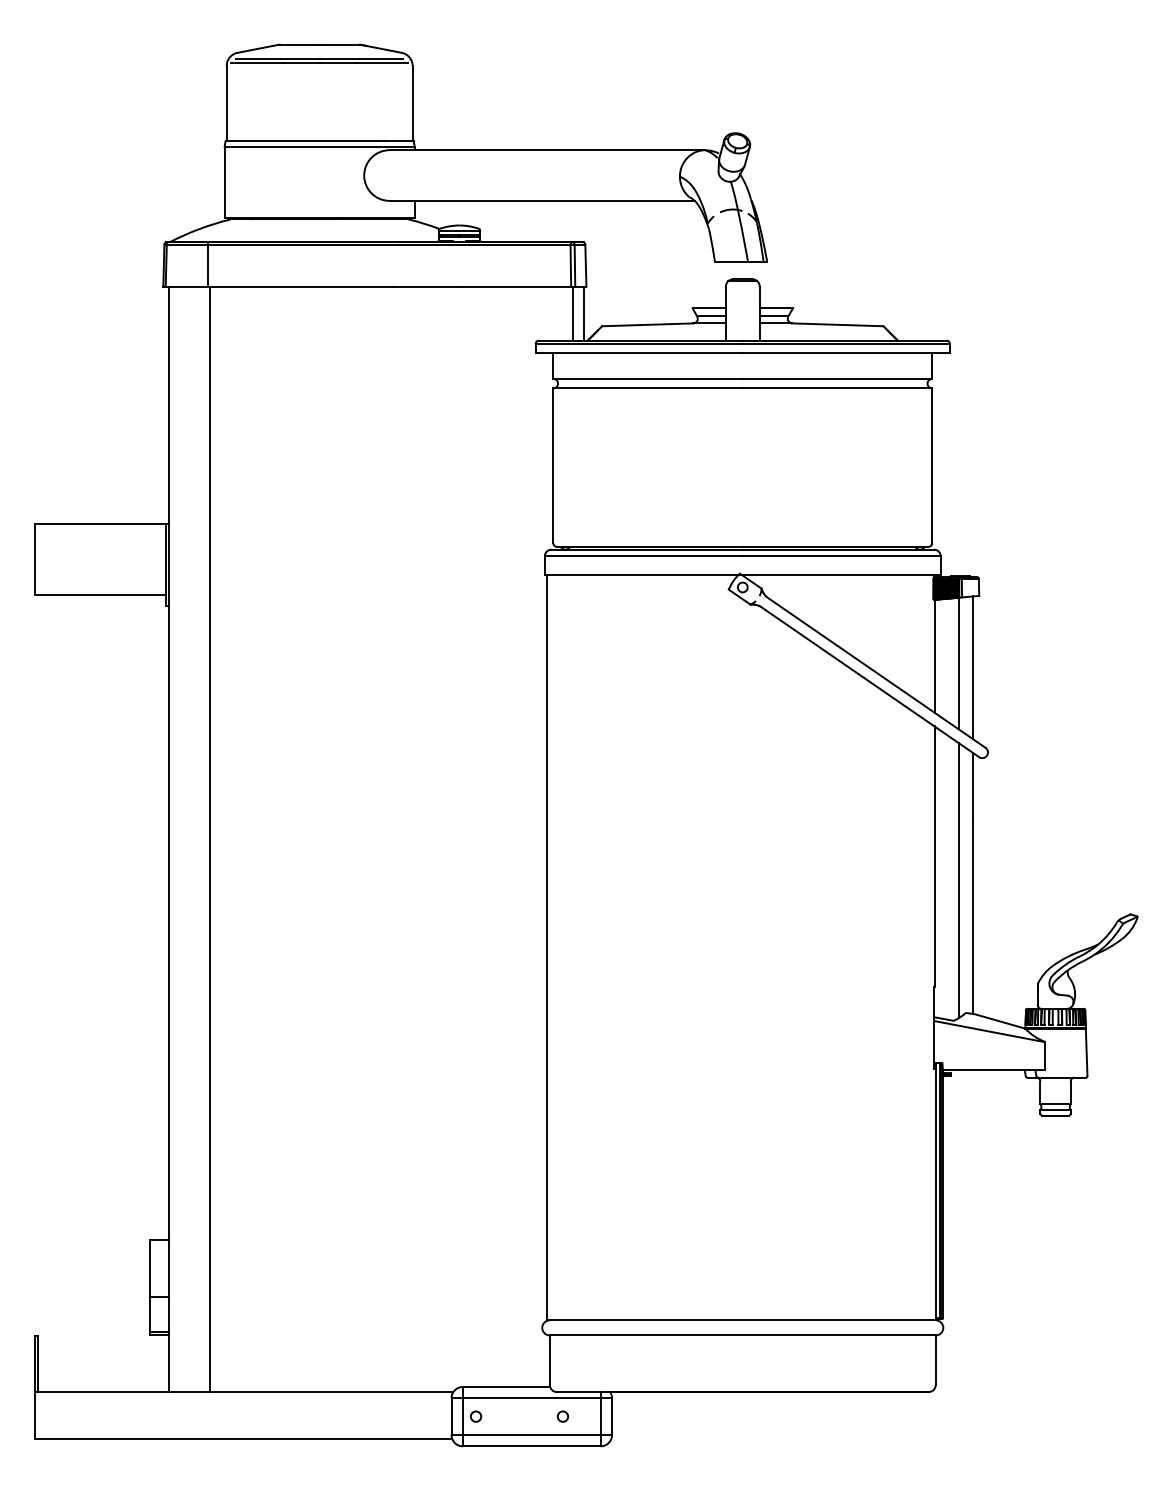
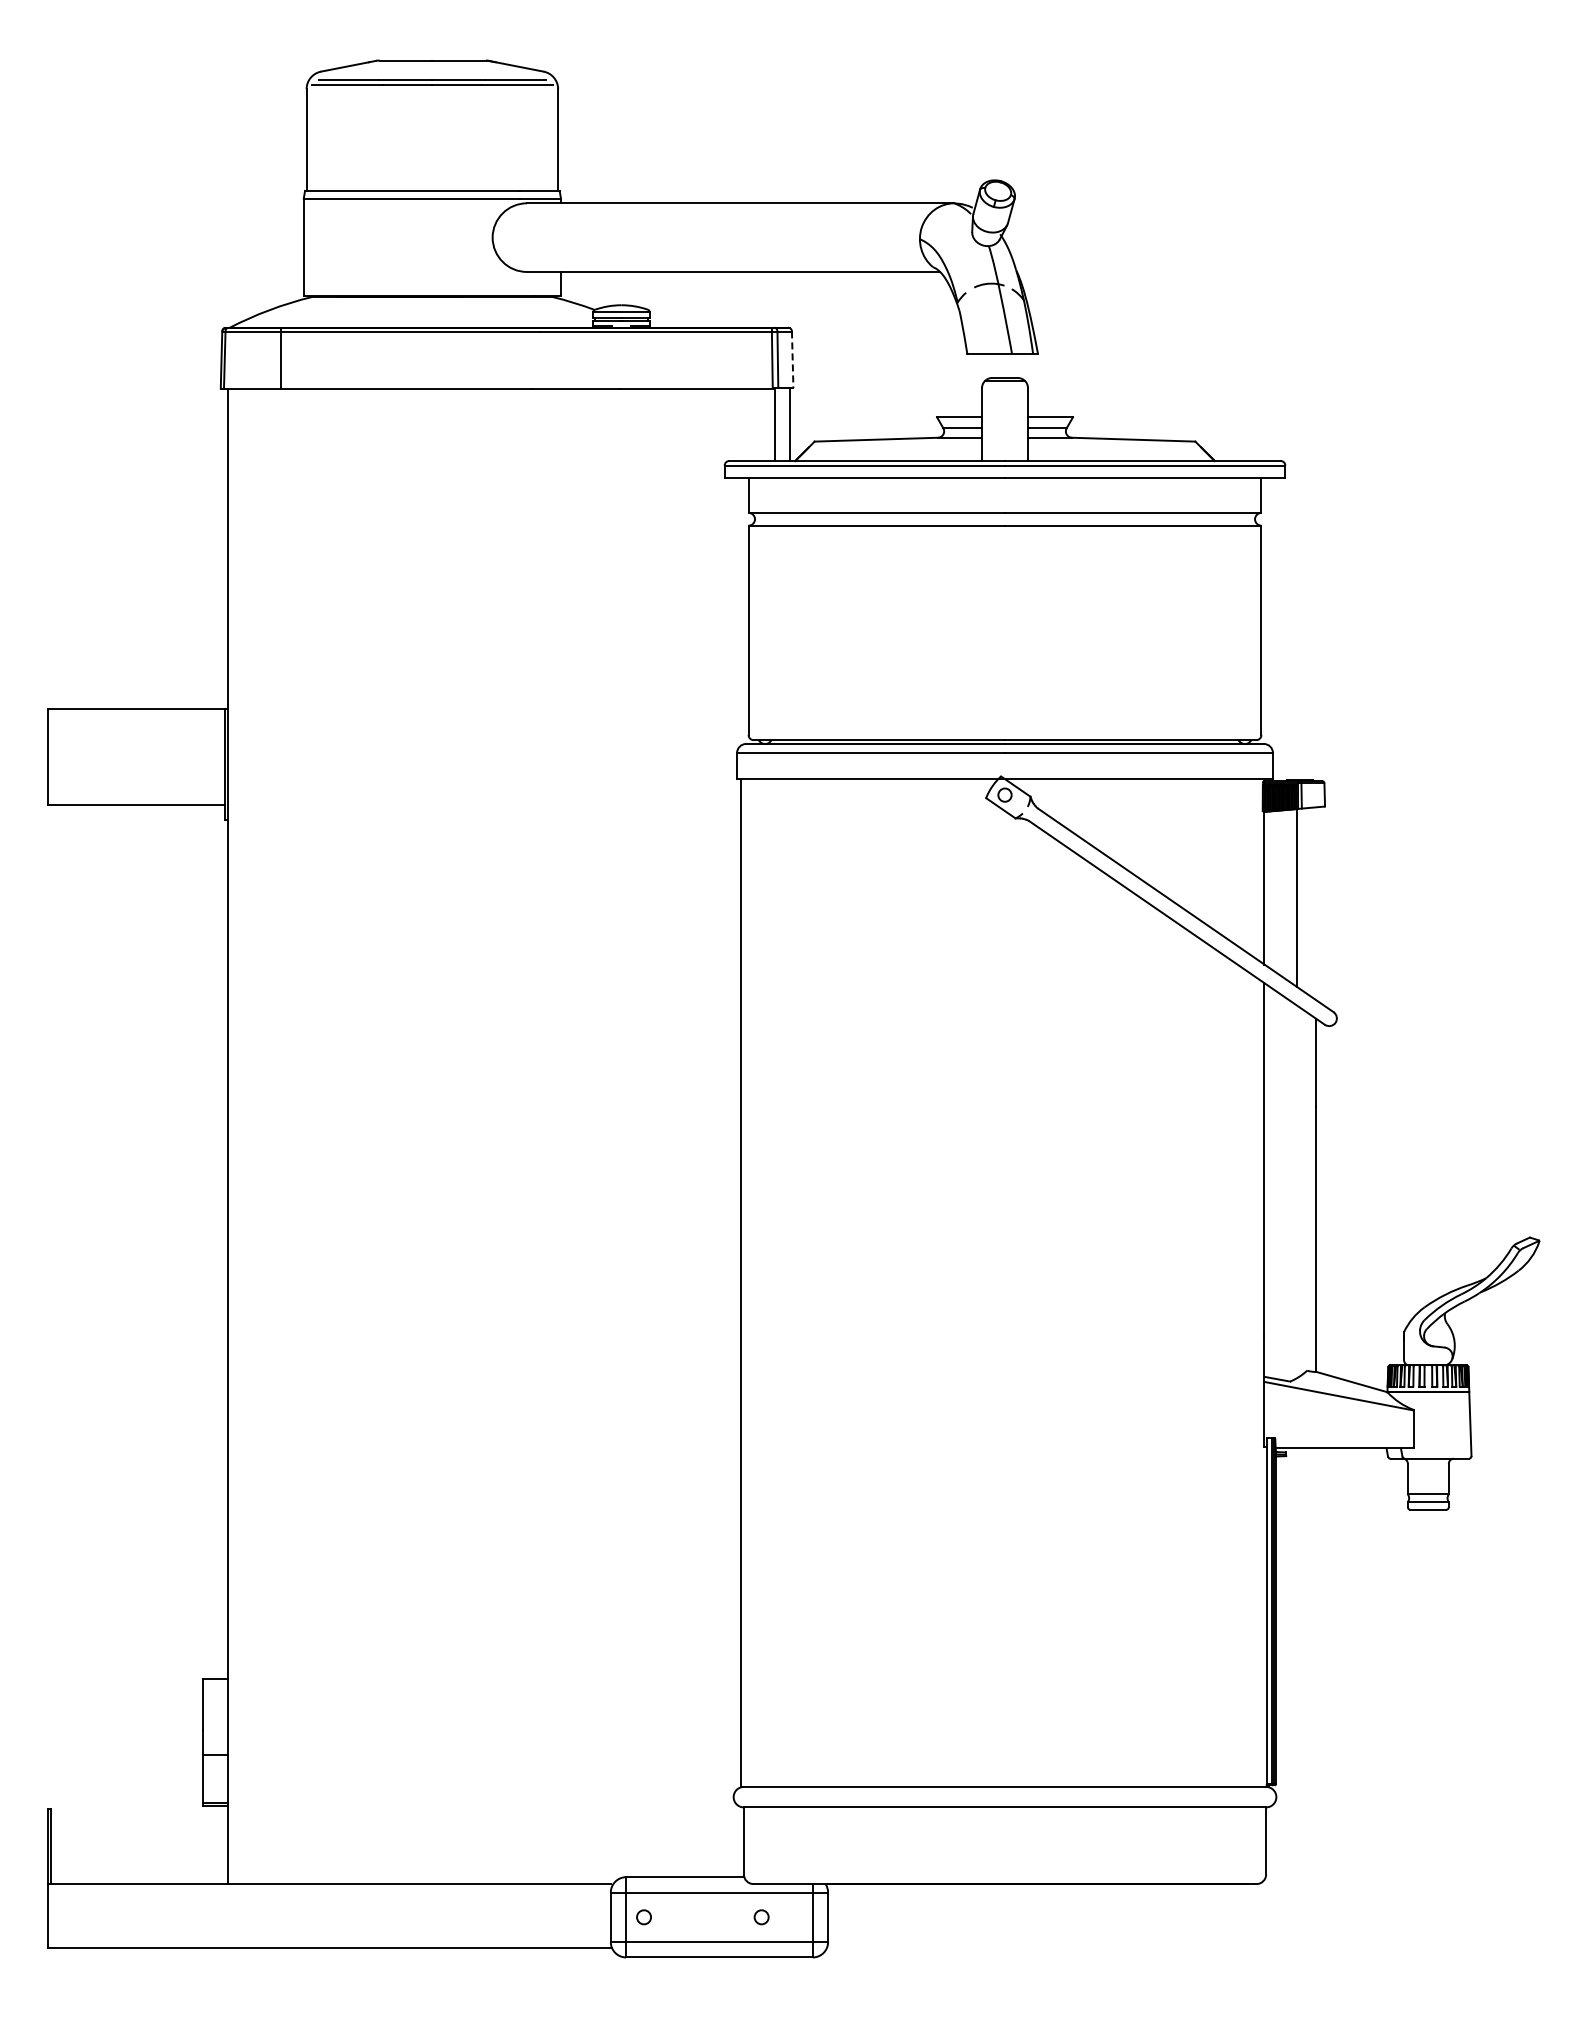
line: (585, 266) -> (792, 360), solid -> dashed
line: (972, 667) -> (1316, 903), removed
line: (210, 839) -> (284, 1136), removed
line: (958, 880) -> (1297, 1191), removed

